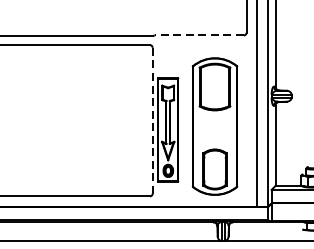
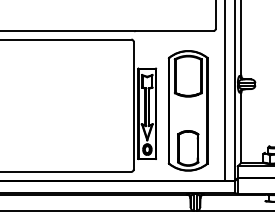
line: (199, 35) -> (174, 31), dashed -> solid
line: (152, 120) -> (133, 105), dashed -> solid

